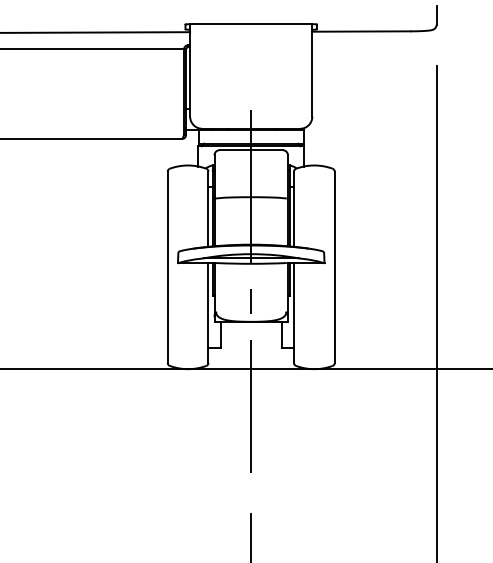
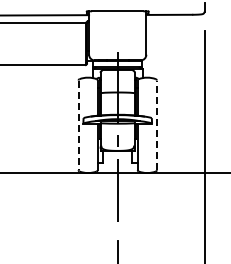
line: (167, 267) -> (78, 125), solid -> dashed
line: (333, 267) -> (156, 125), solid -> dashed

